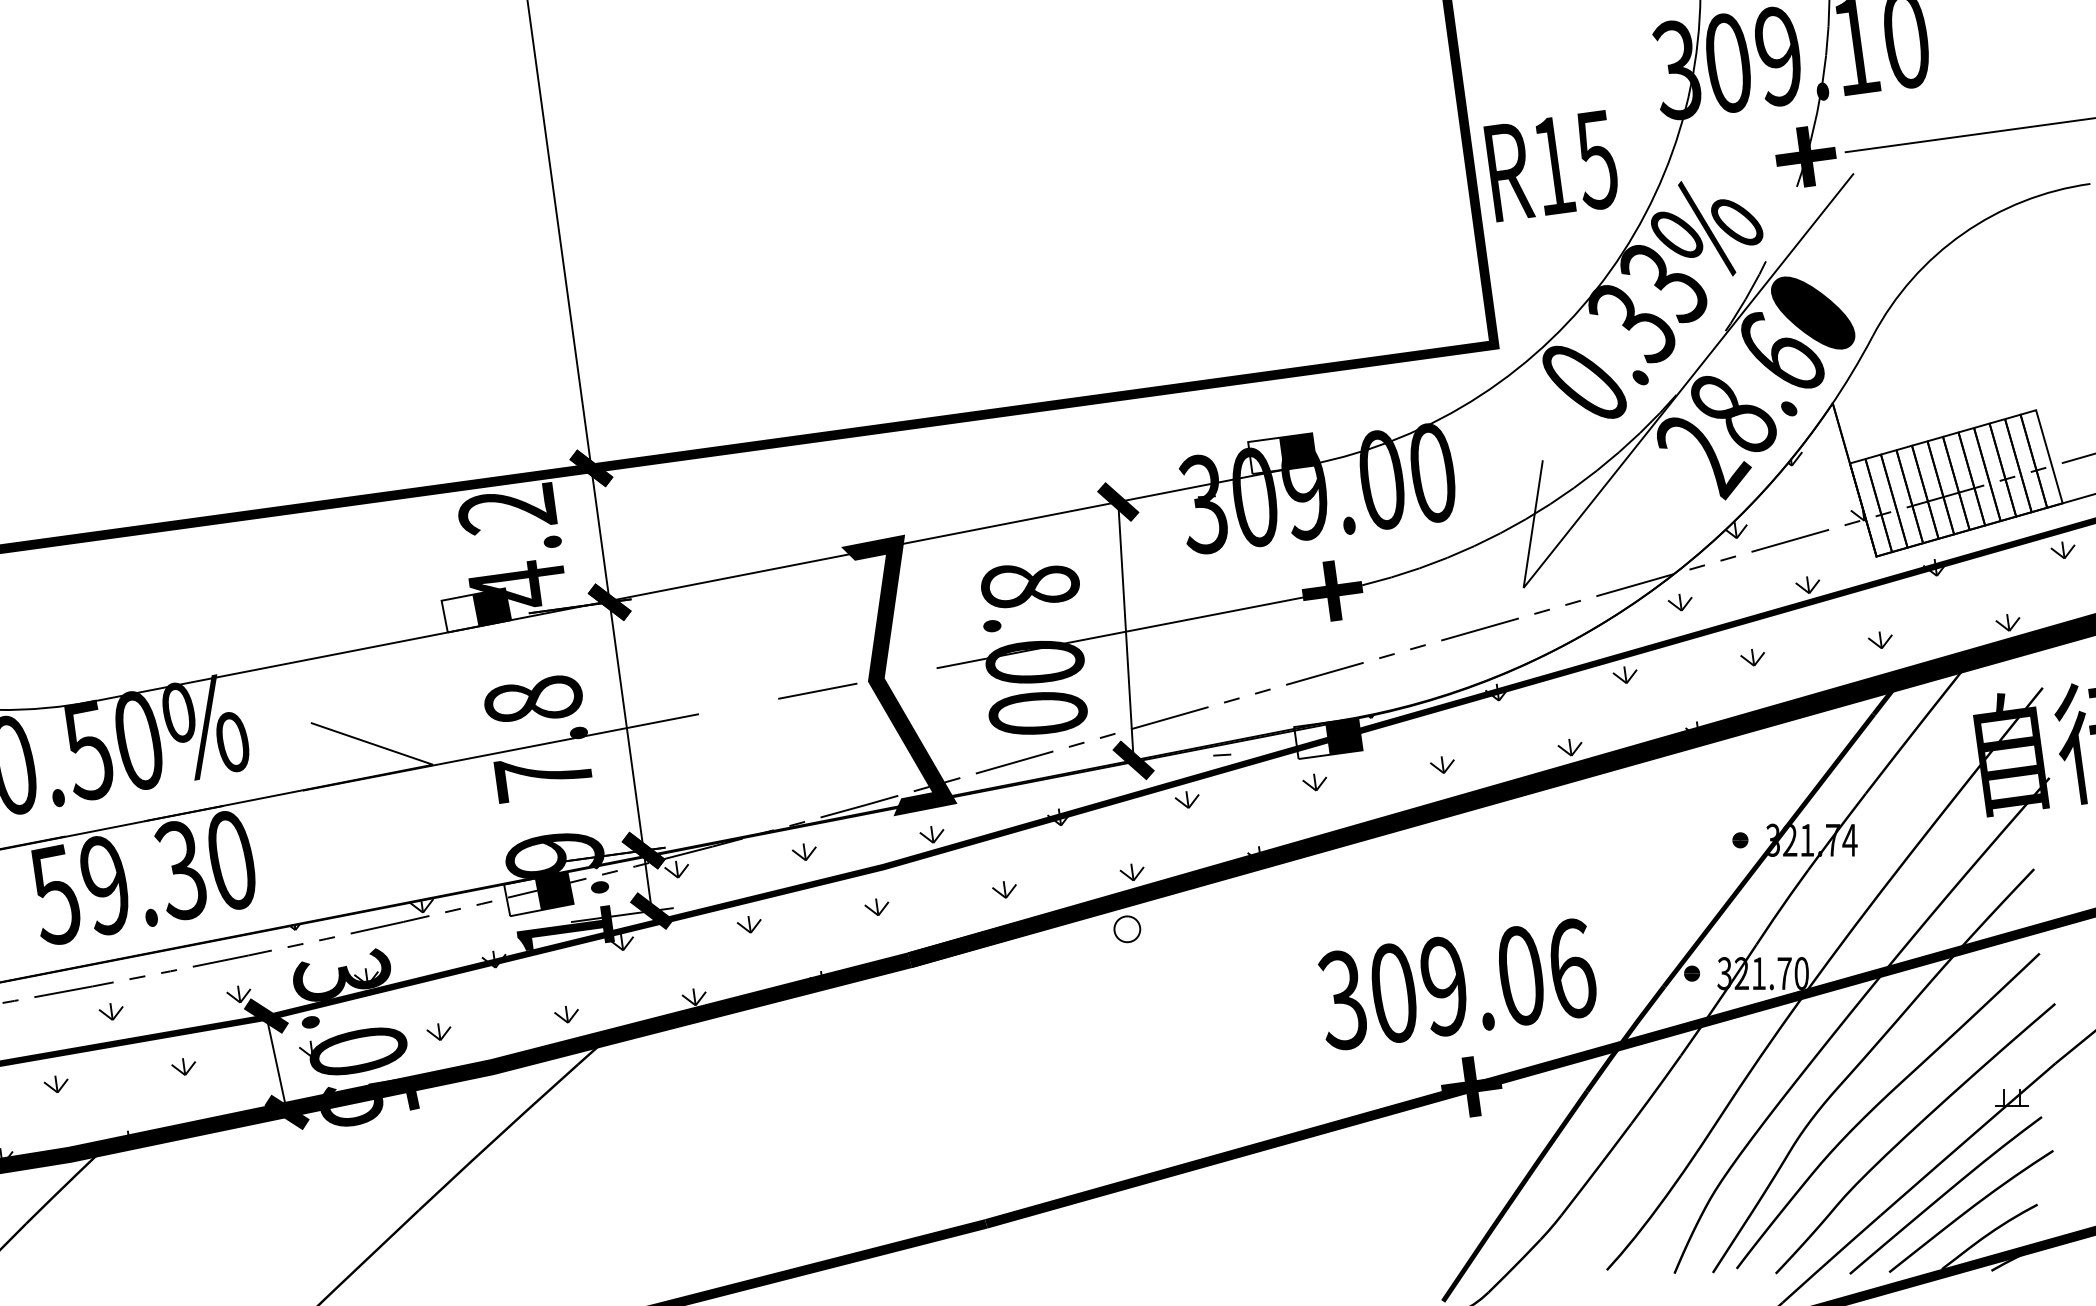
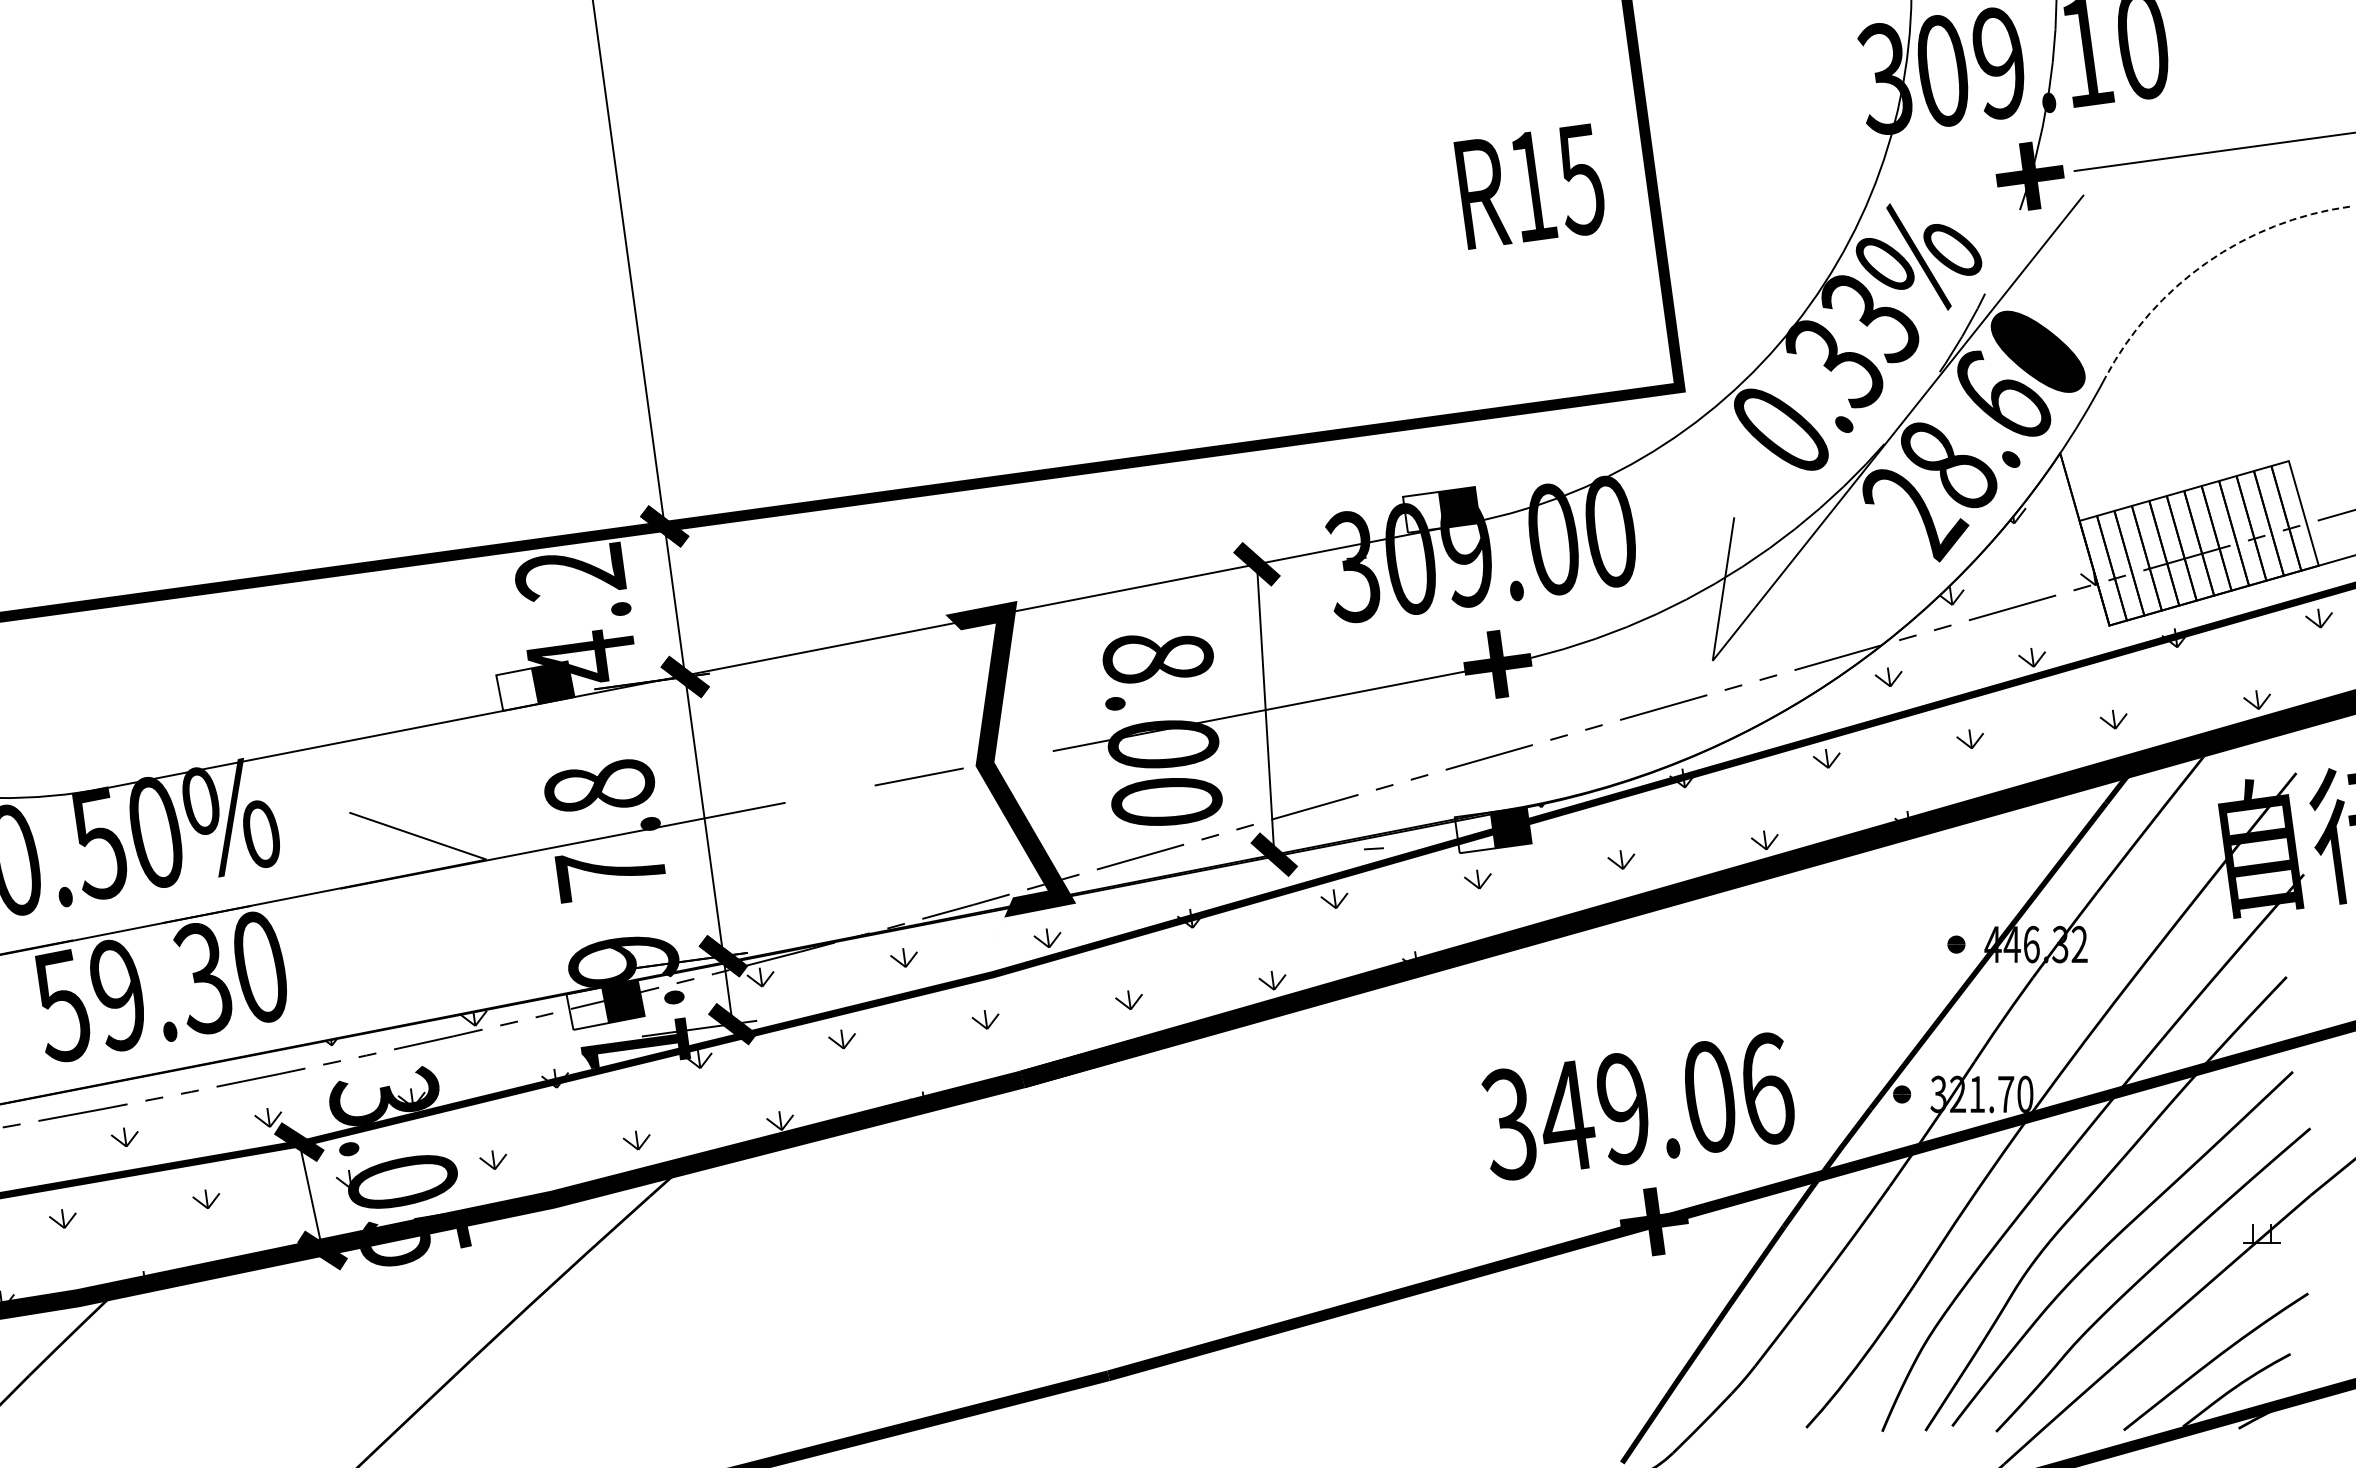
text: (1550, 165) -> (1528, 186), moved
arc: (1962, 233) -> (2206, 262), solid -> dashed
text: (1811, 840) -> (2036, 944), 321.74 -> 446.32
part: (1126, 929) -> (1266, 1044), removed
text: (1395, 993) -> (1568, 1116), 309.06 -> 349.06
curve: (1945, 1195) -> (2186, 1343), removed

